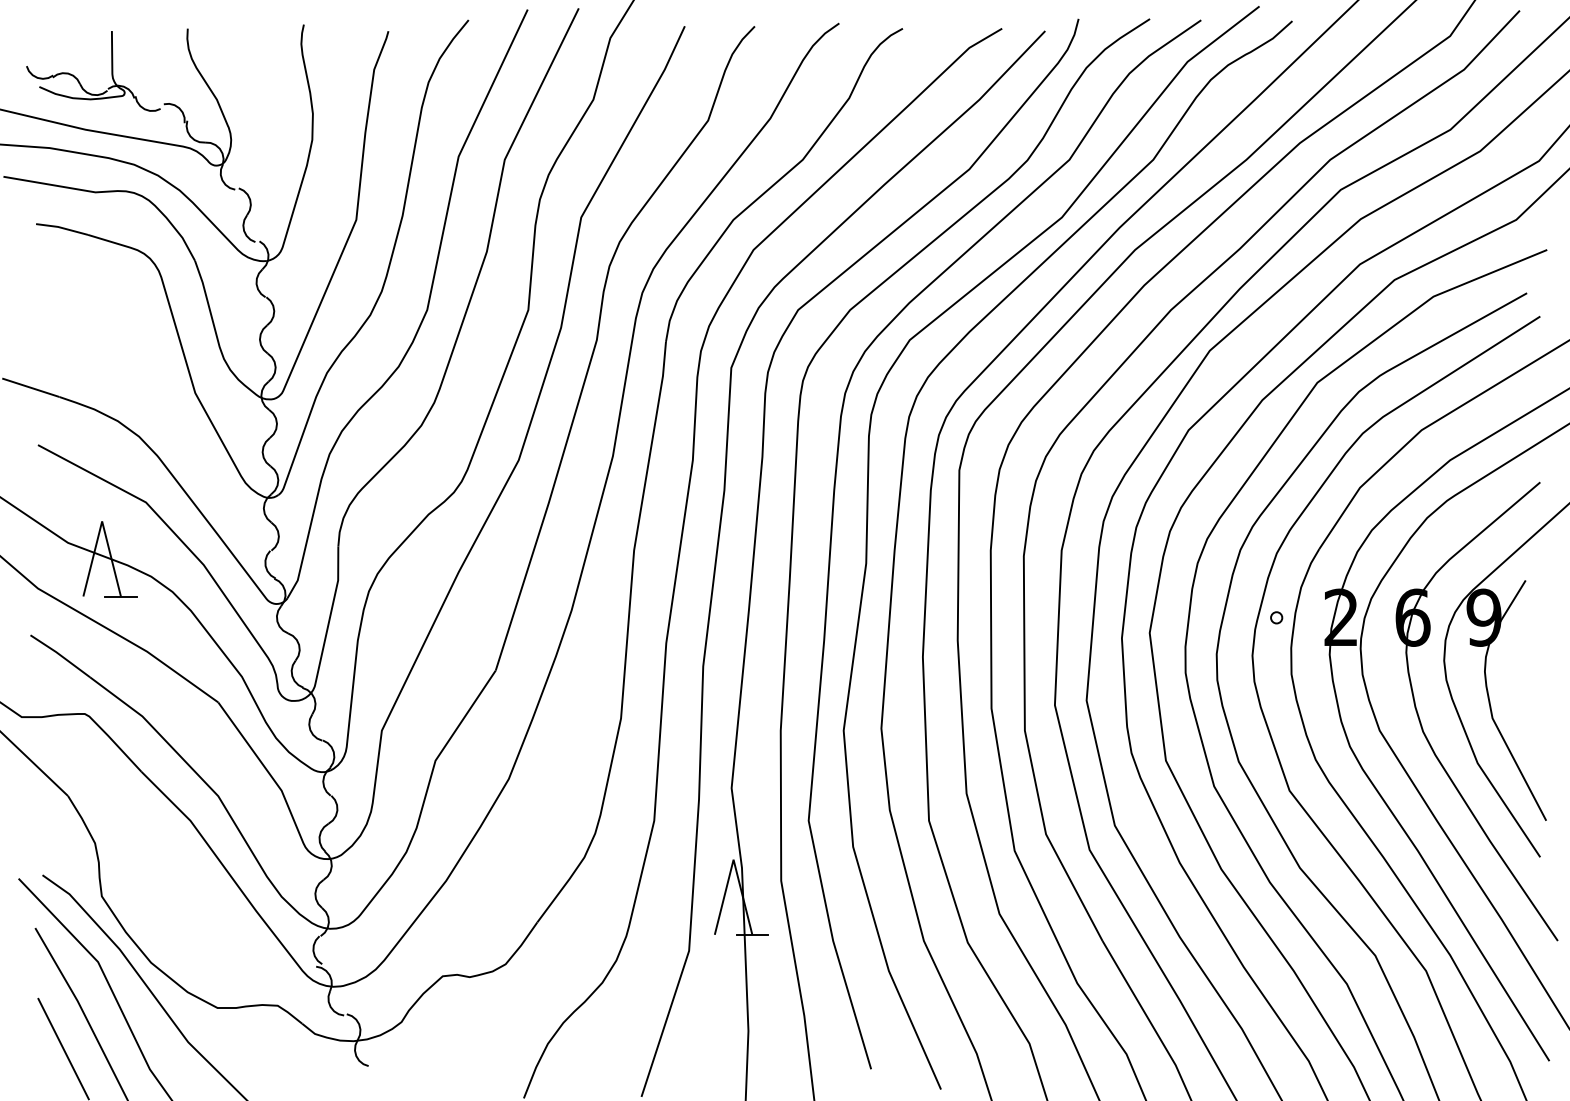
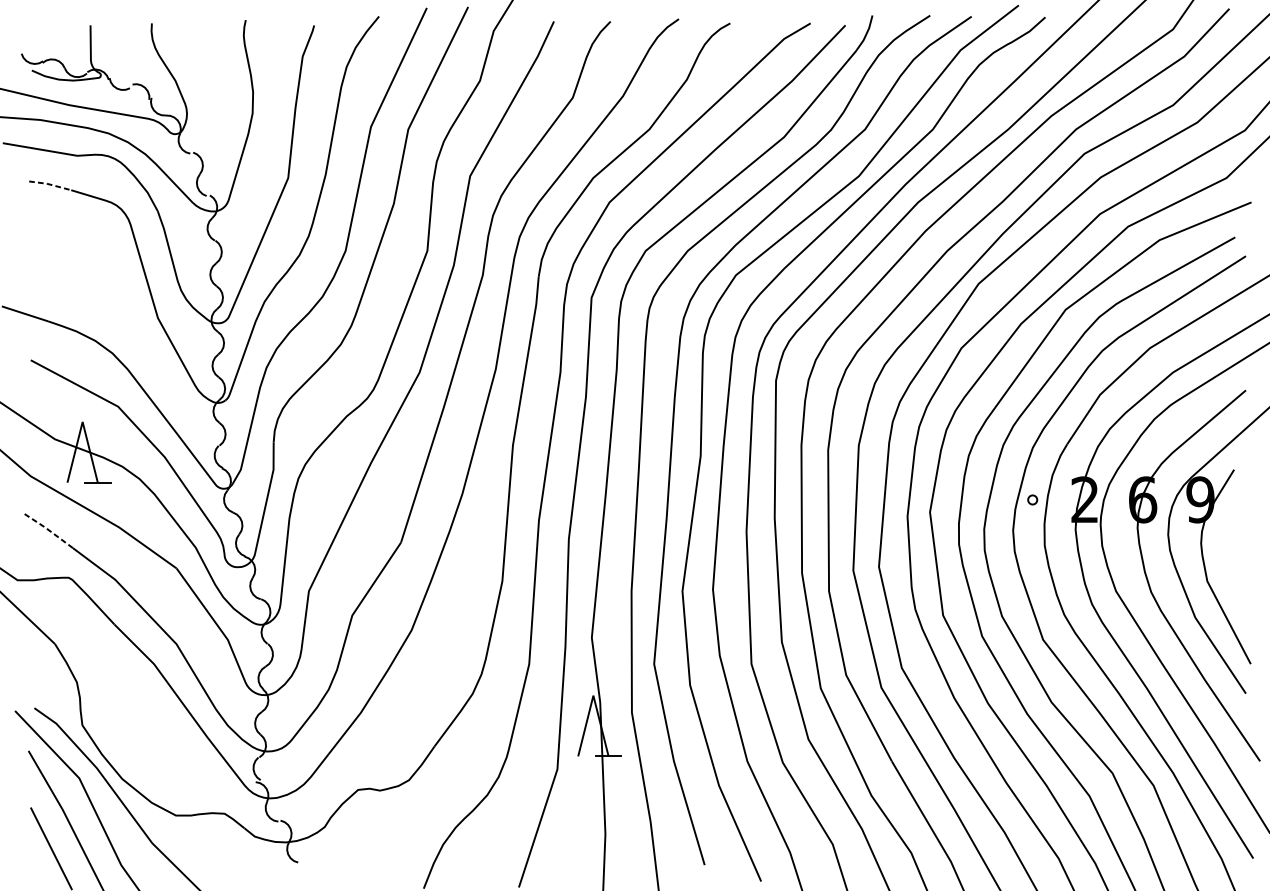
line: (62, 227) -> (50, 184), solid -> dashed
line: (60, 655) -> (48, 530), solid -> dashed

